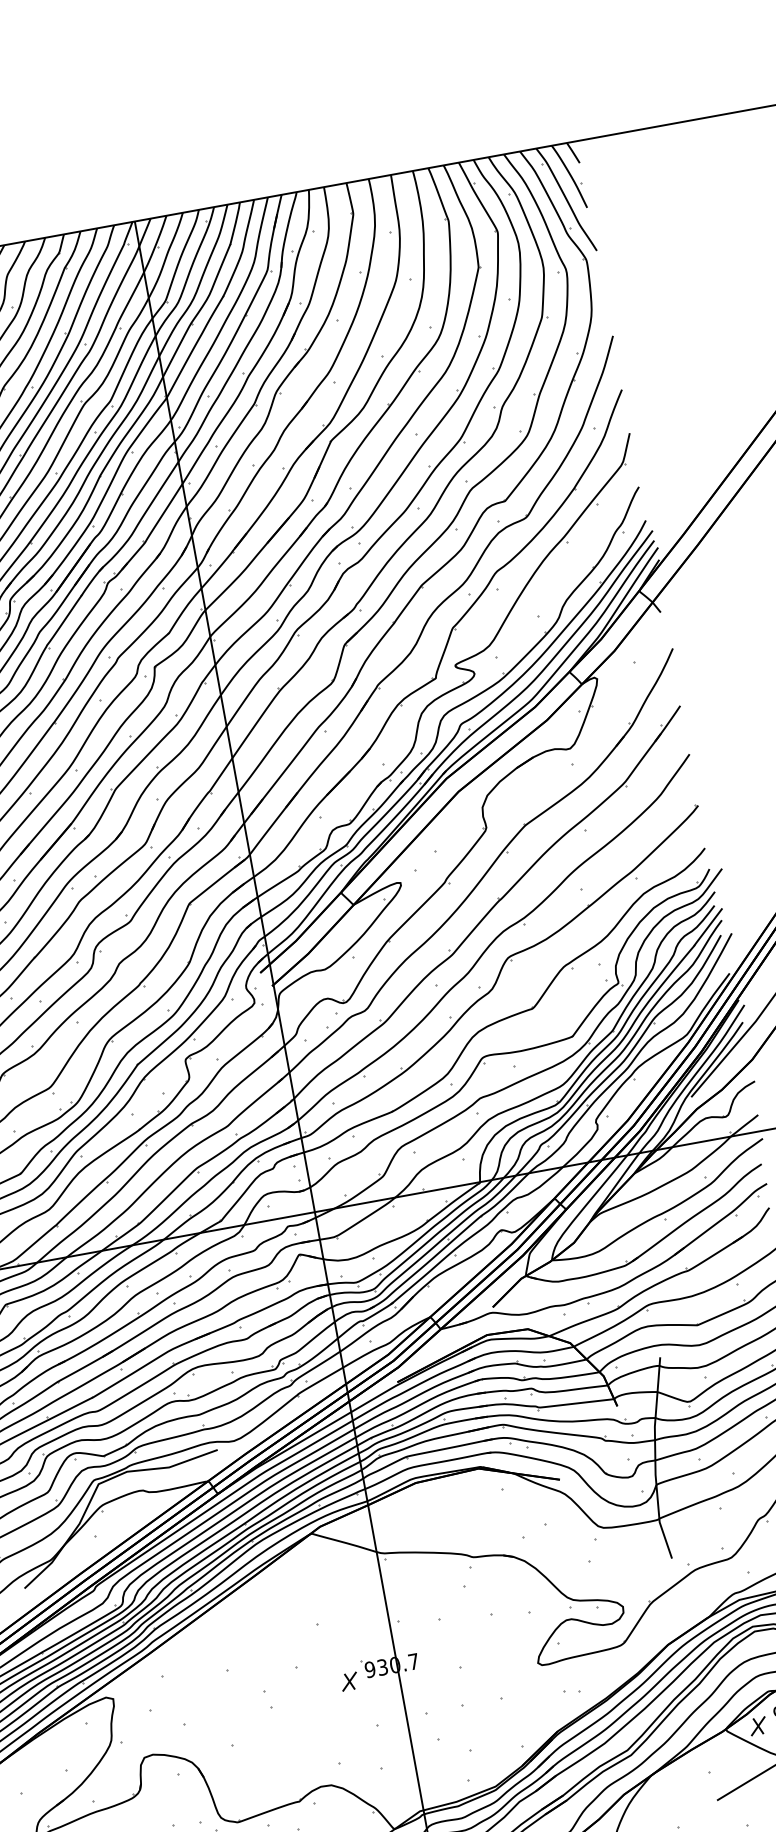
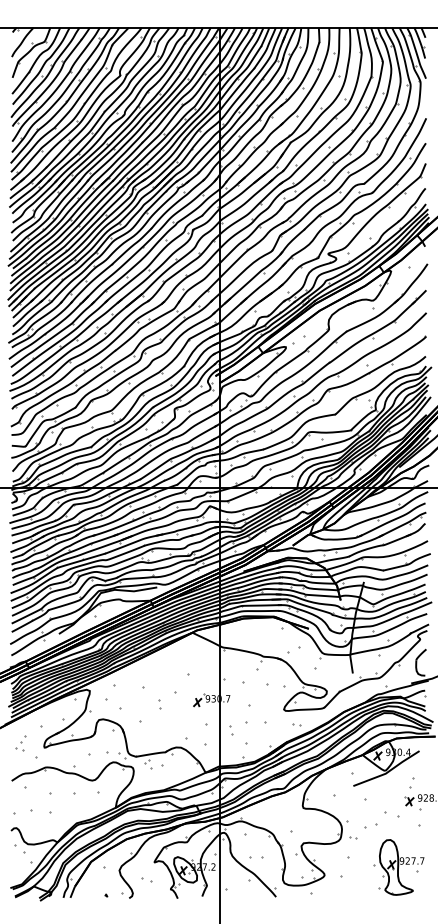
part: (433, 1728) -> (231, 730), size x0.62

